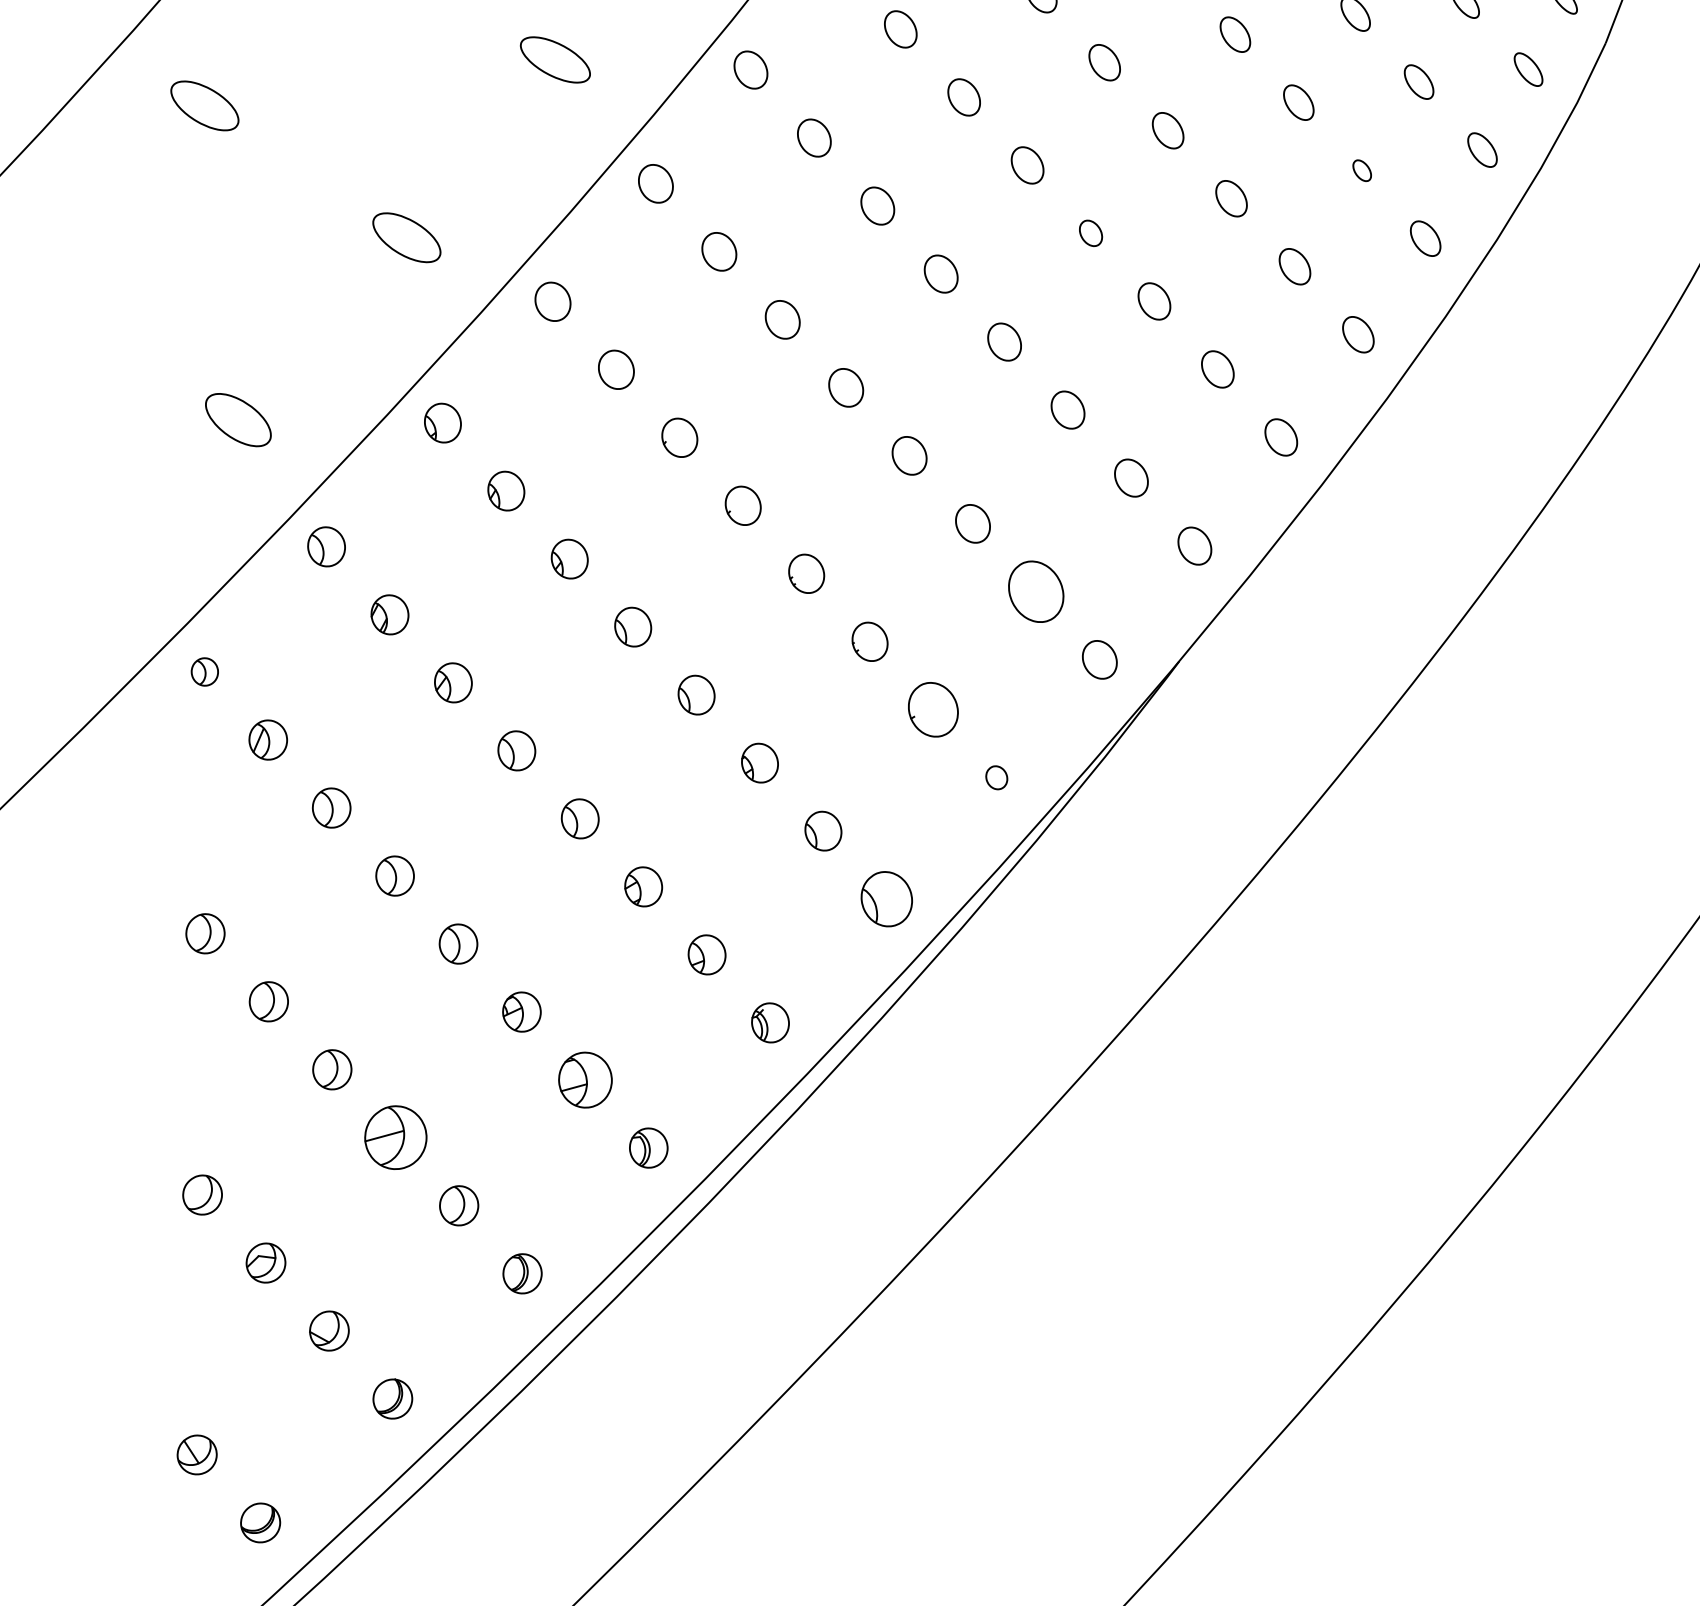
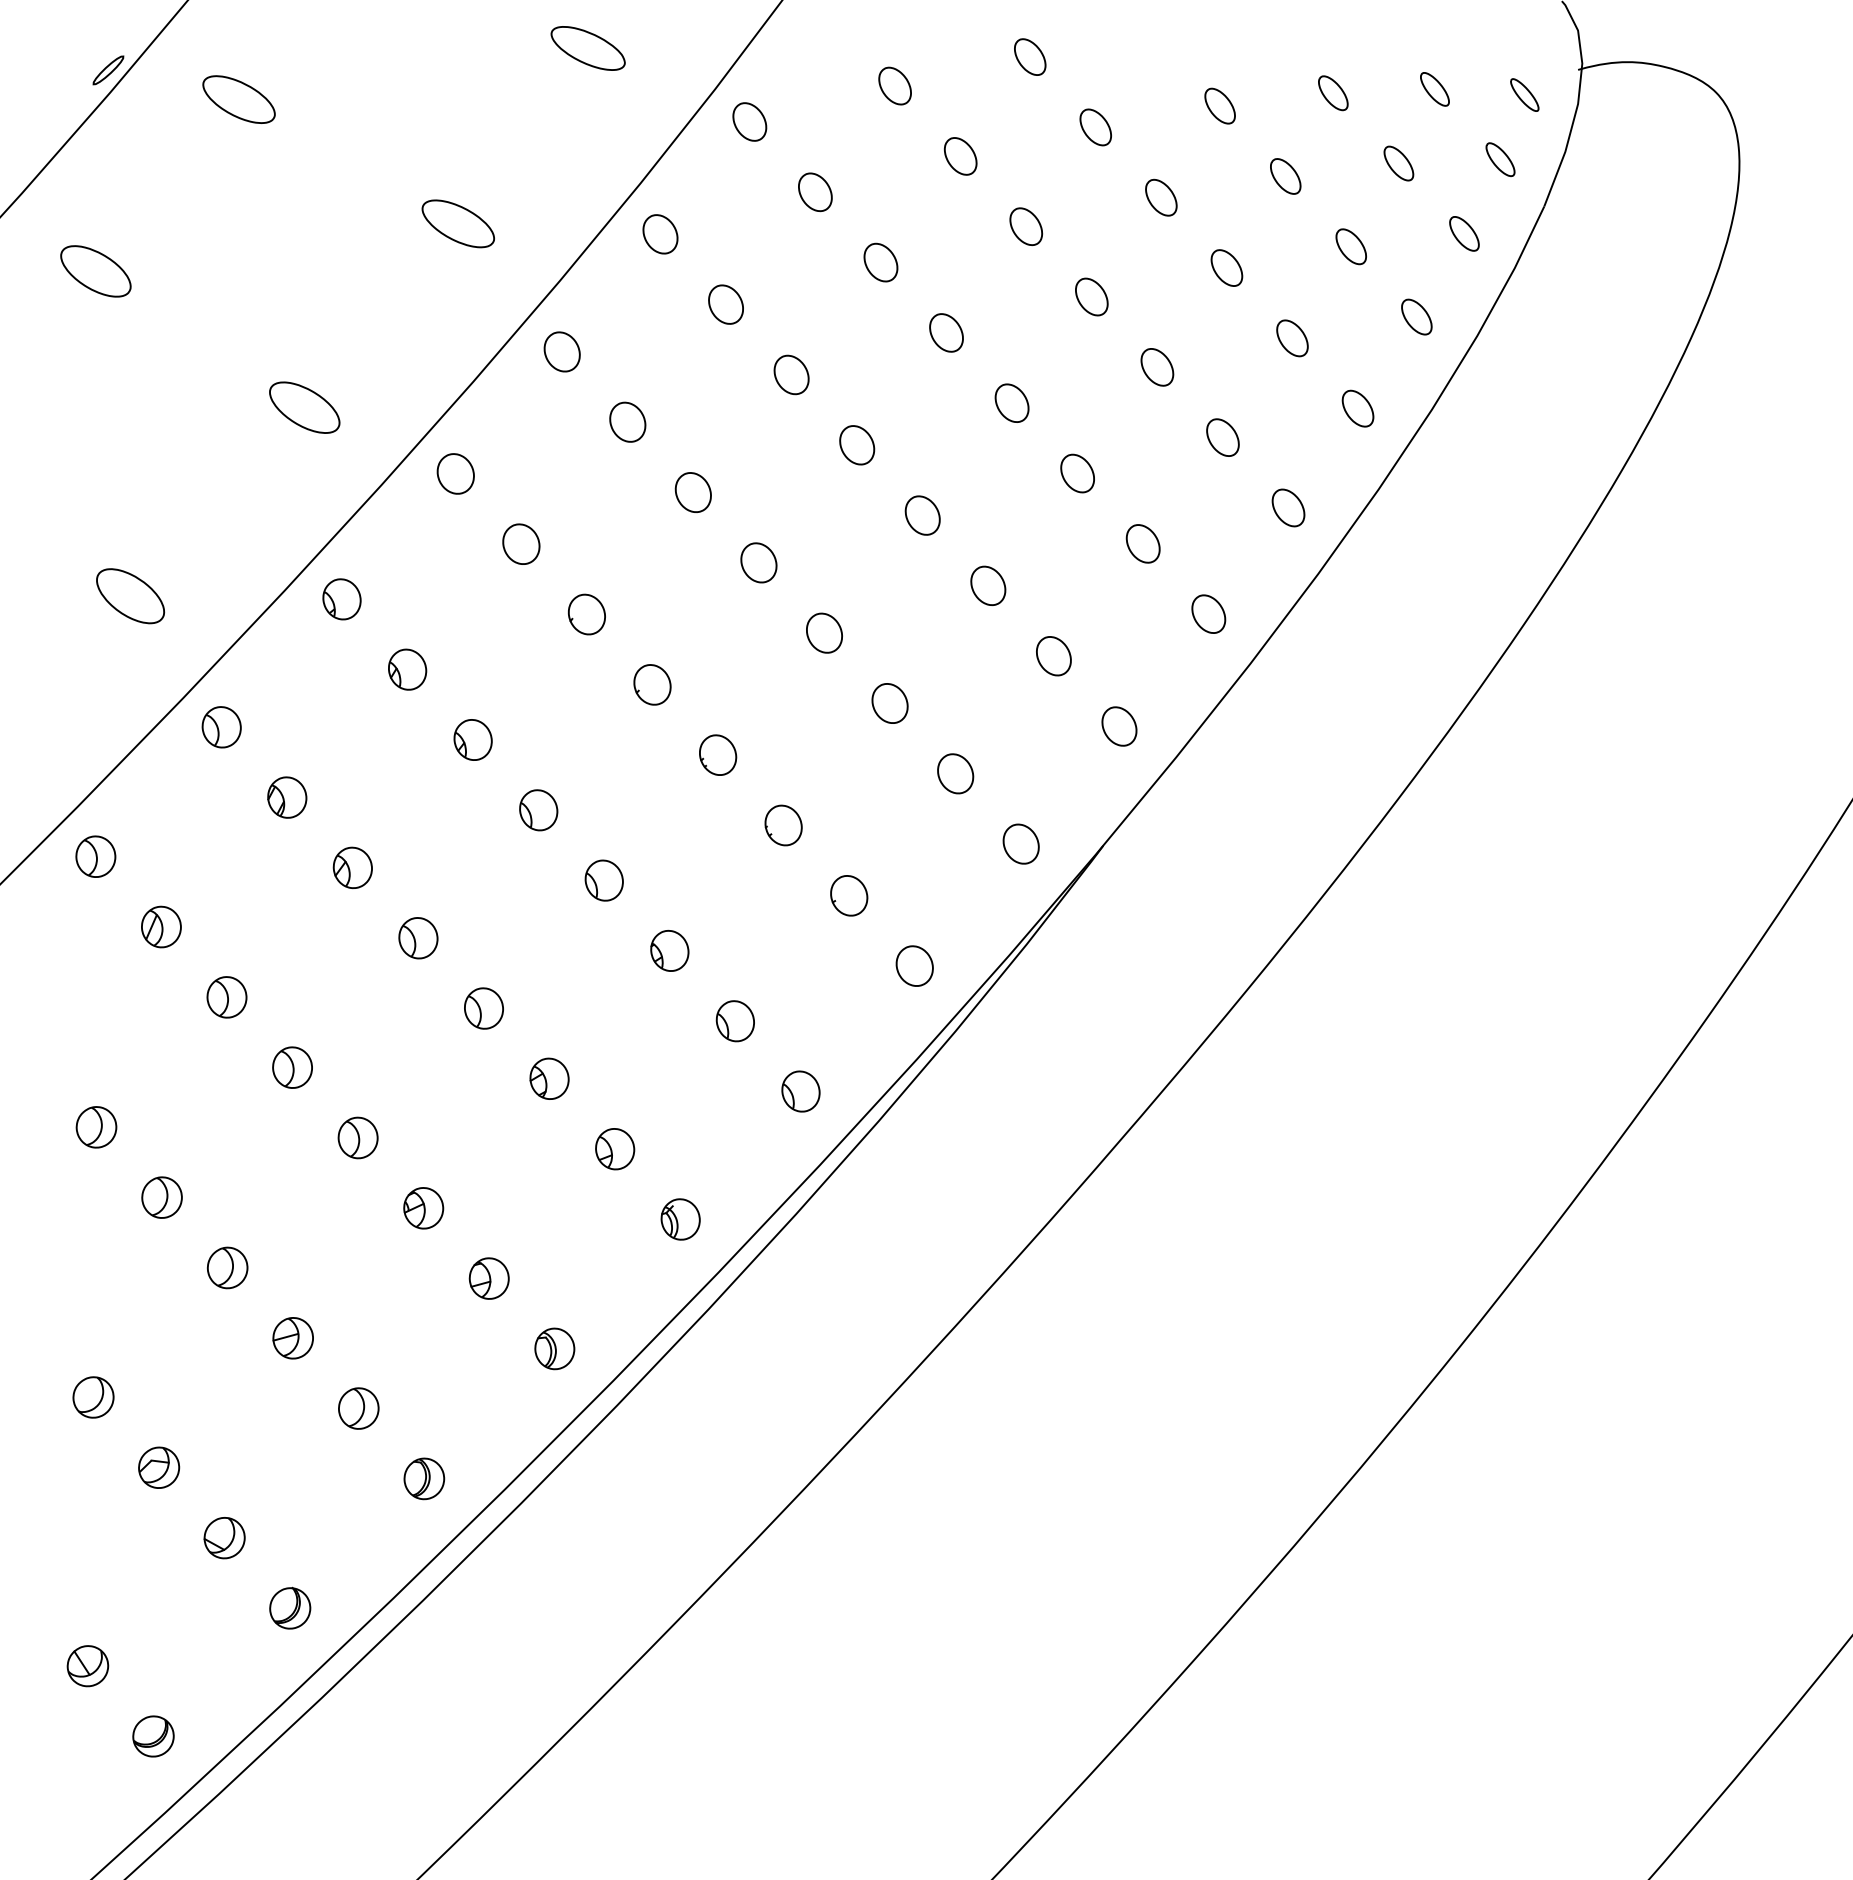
part: (1362, 170) -> (1292, 338), size x1.67
part: (1090, 232) -> (1011, 402), size x1.43
part: (1036, 591) -> (955, 773), size x0.62
part: (204, 671) -> (95, 856), size x1.43
part: (933, 709) -> (849, 895), size x0.71
part: (996, 777) -> (914, 965), size x1.67
part: (886, 899) -> (800, 1091), size x0.71
part: (584, 1079) -> (488, 1278), size x0.71
part: (395, 1138) -> (292, 1338), size x0.62

